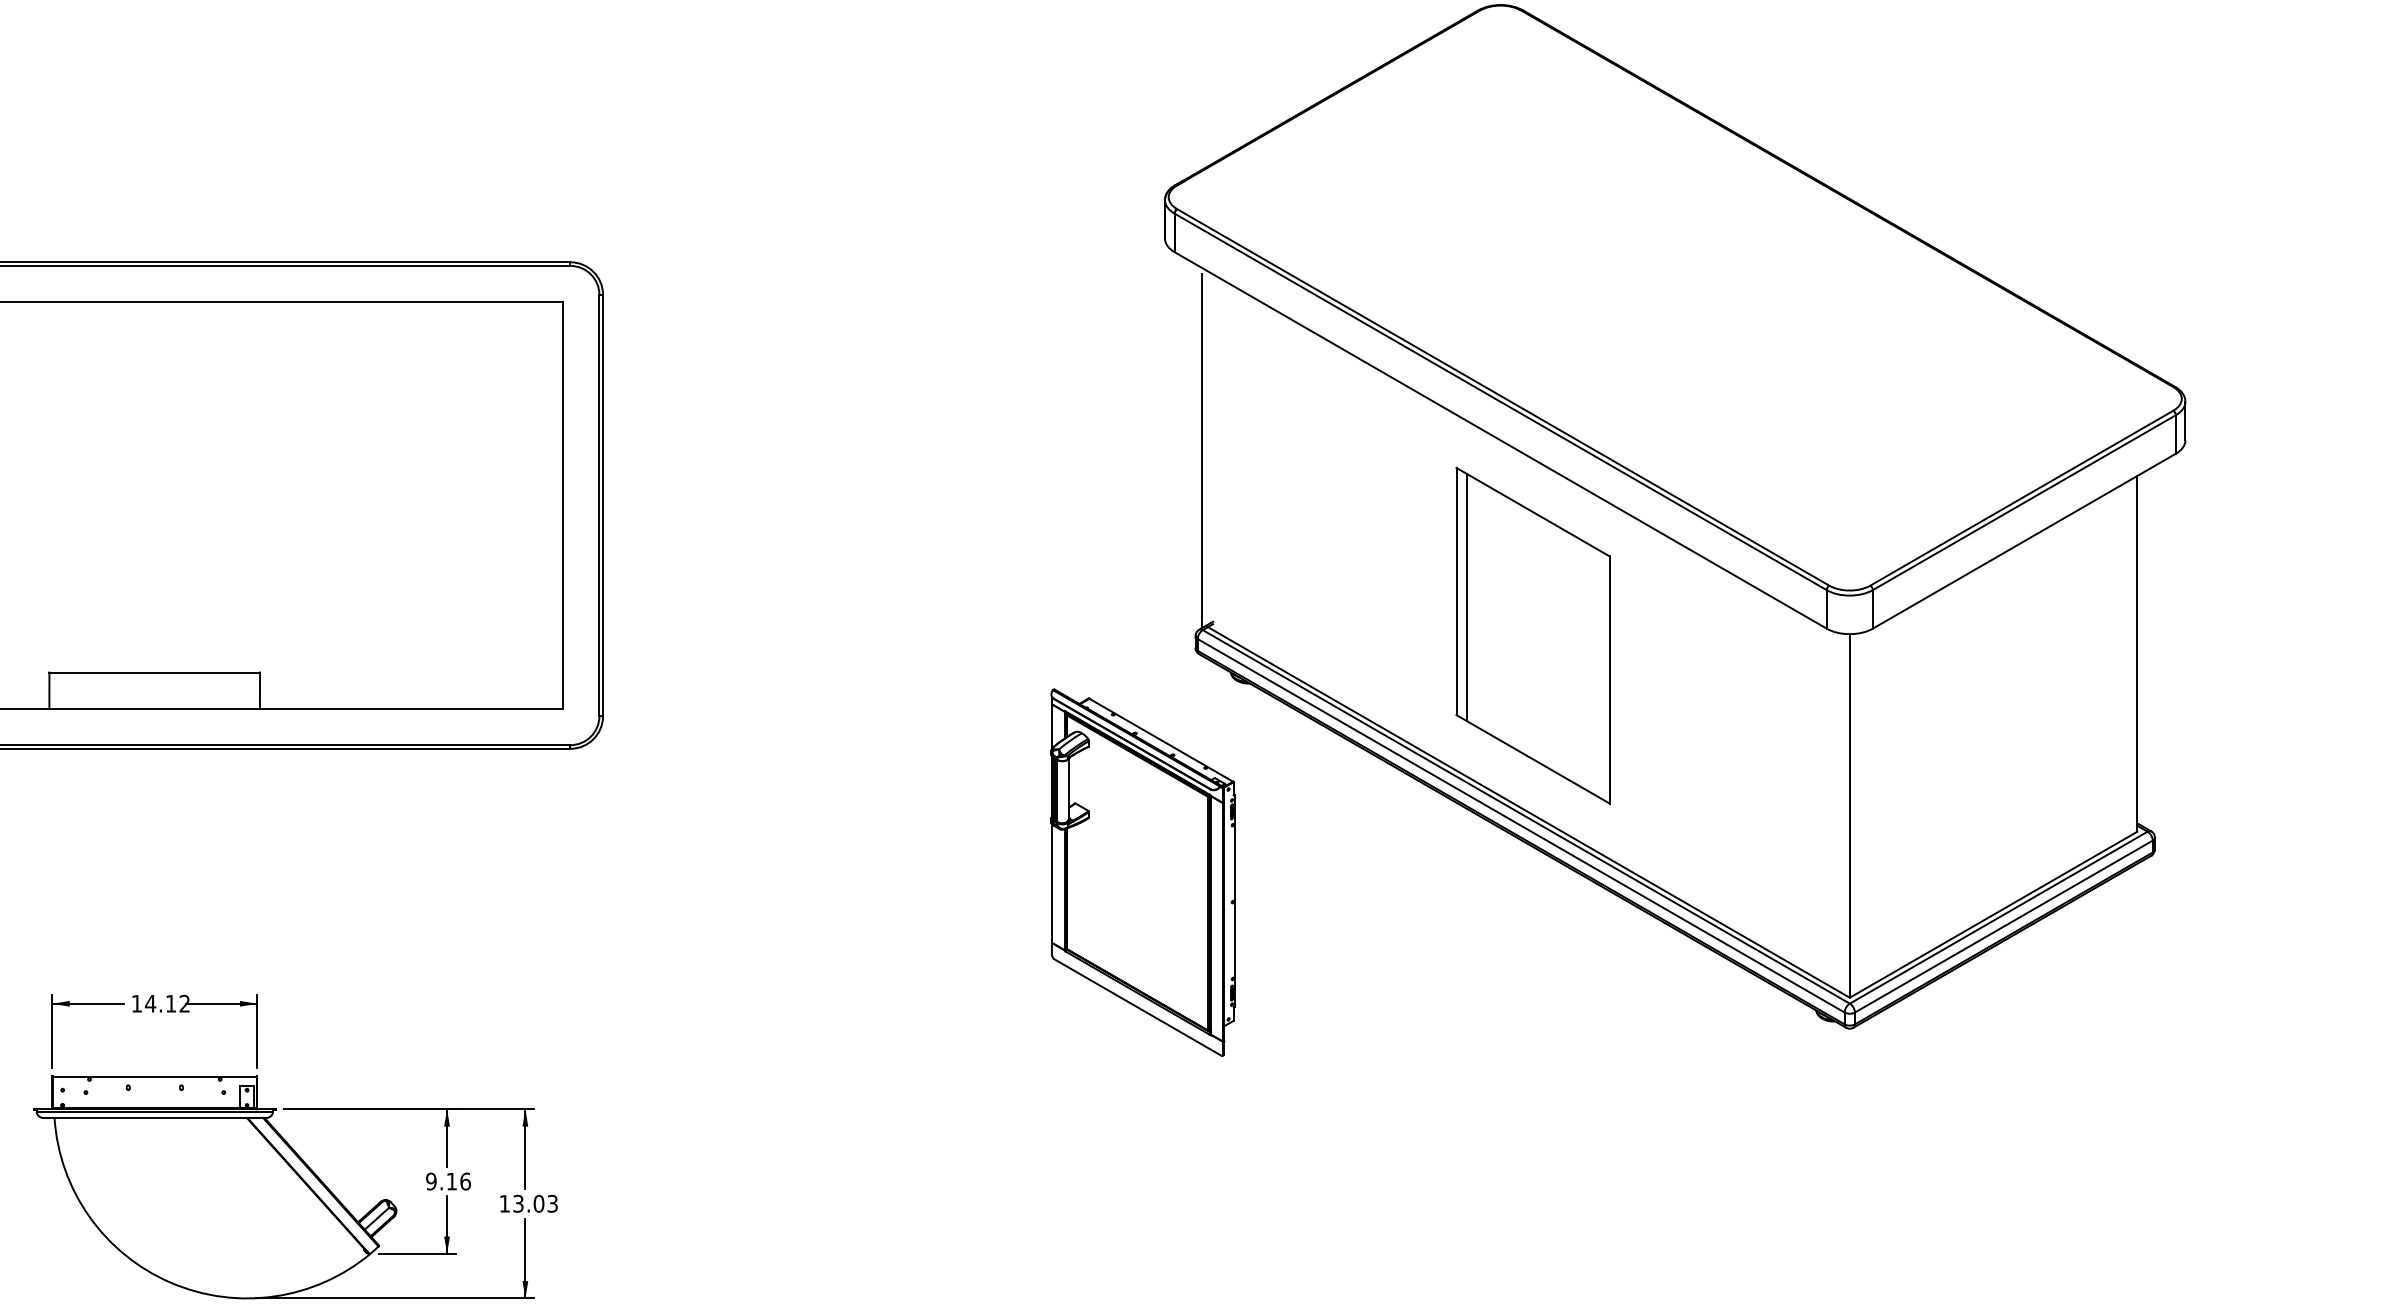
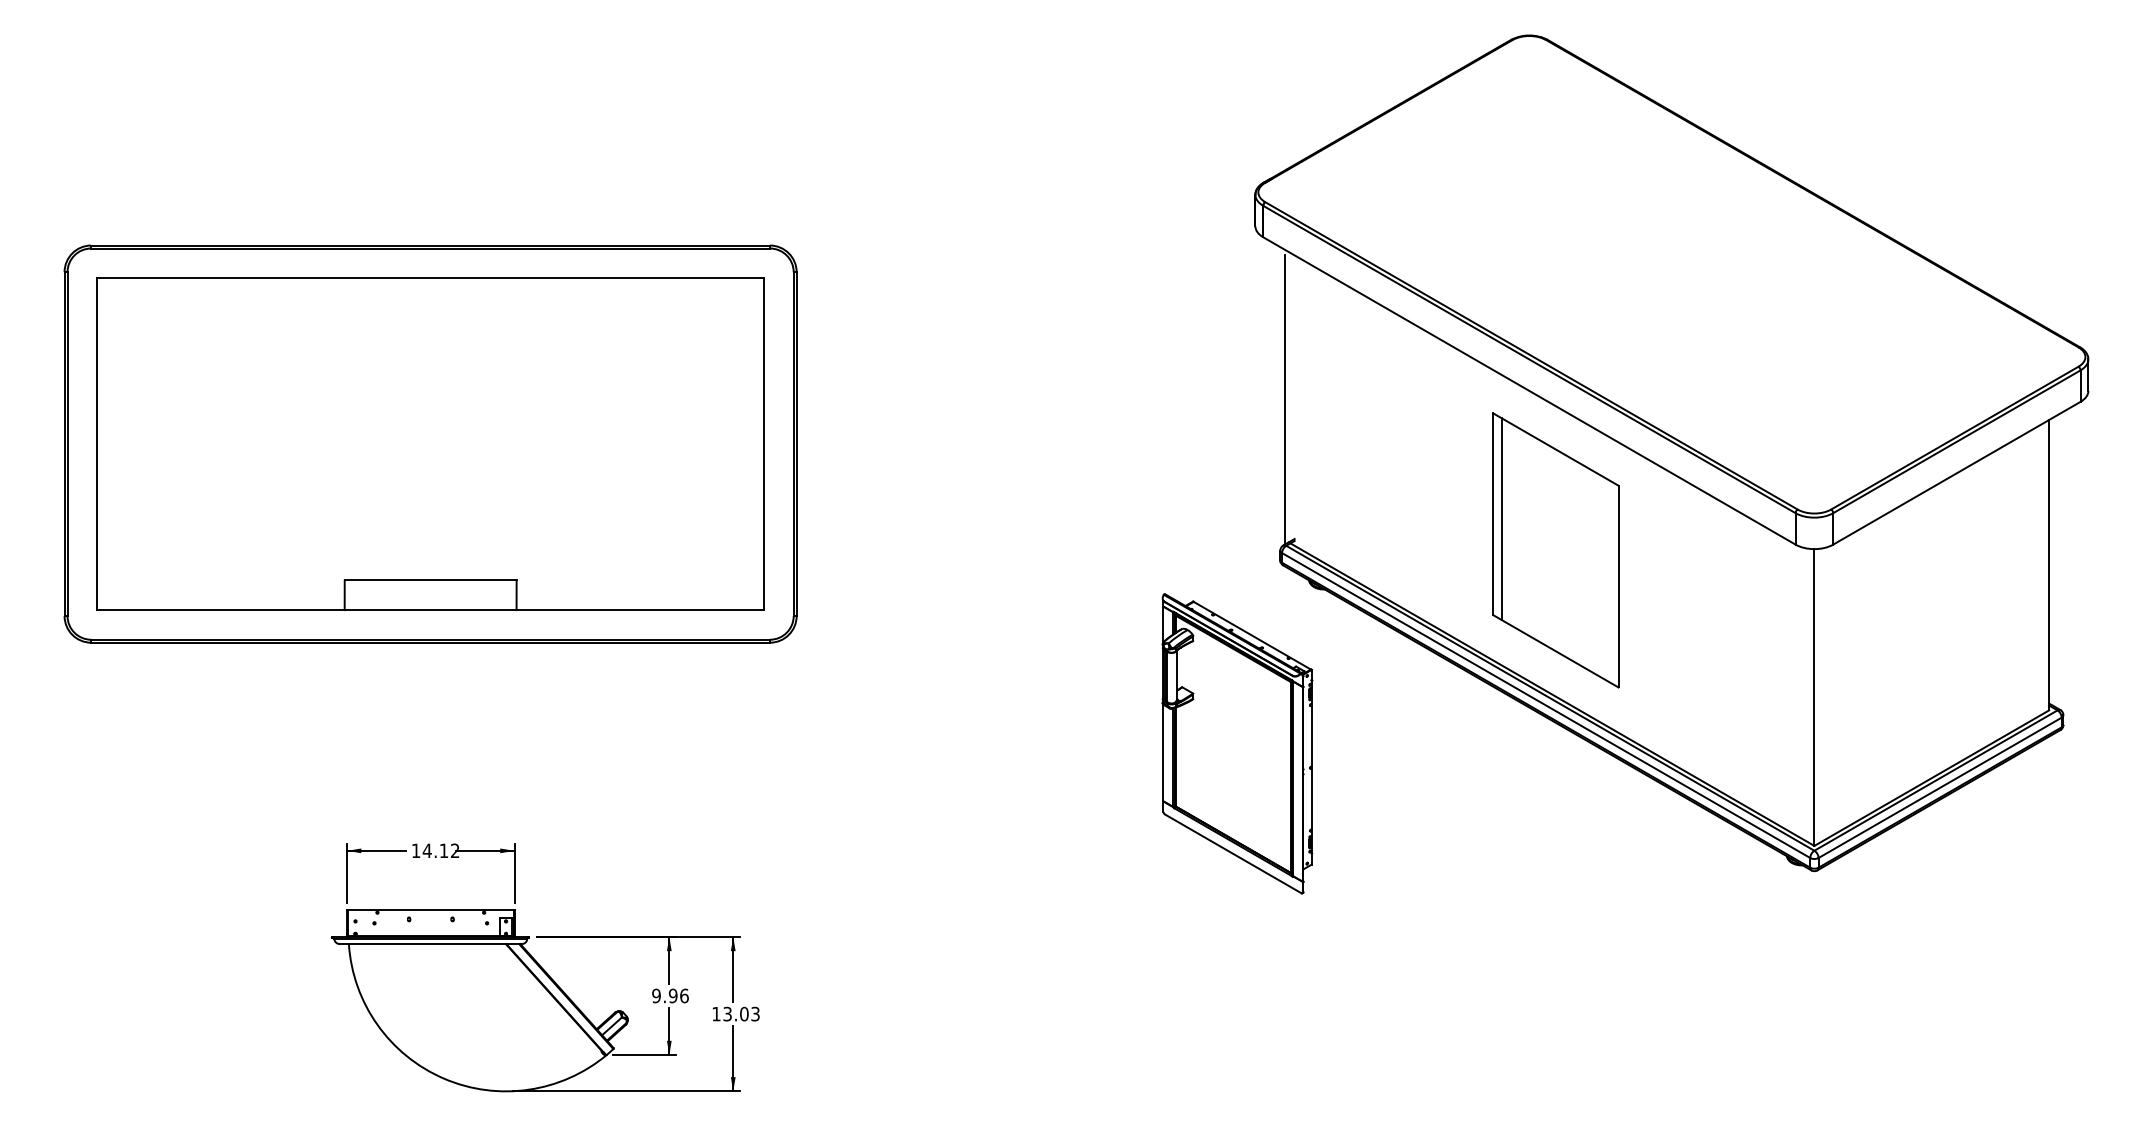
text: (450, 1180) -> (672, 995), 9.16 -> 9.96

